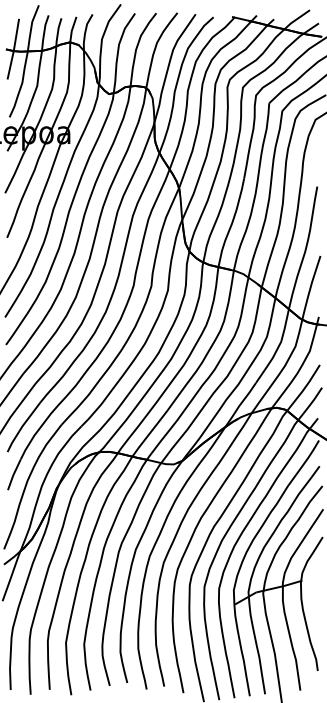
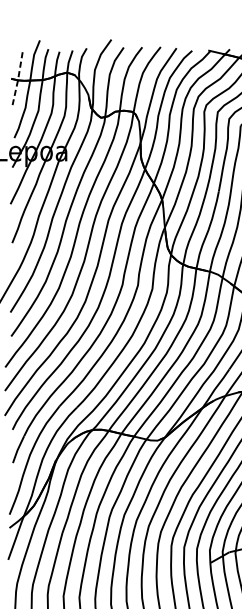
line: (13, 50) -> (17, 79), solid -> dashed

